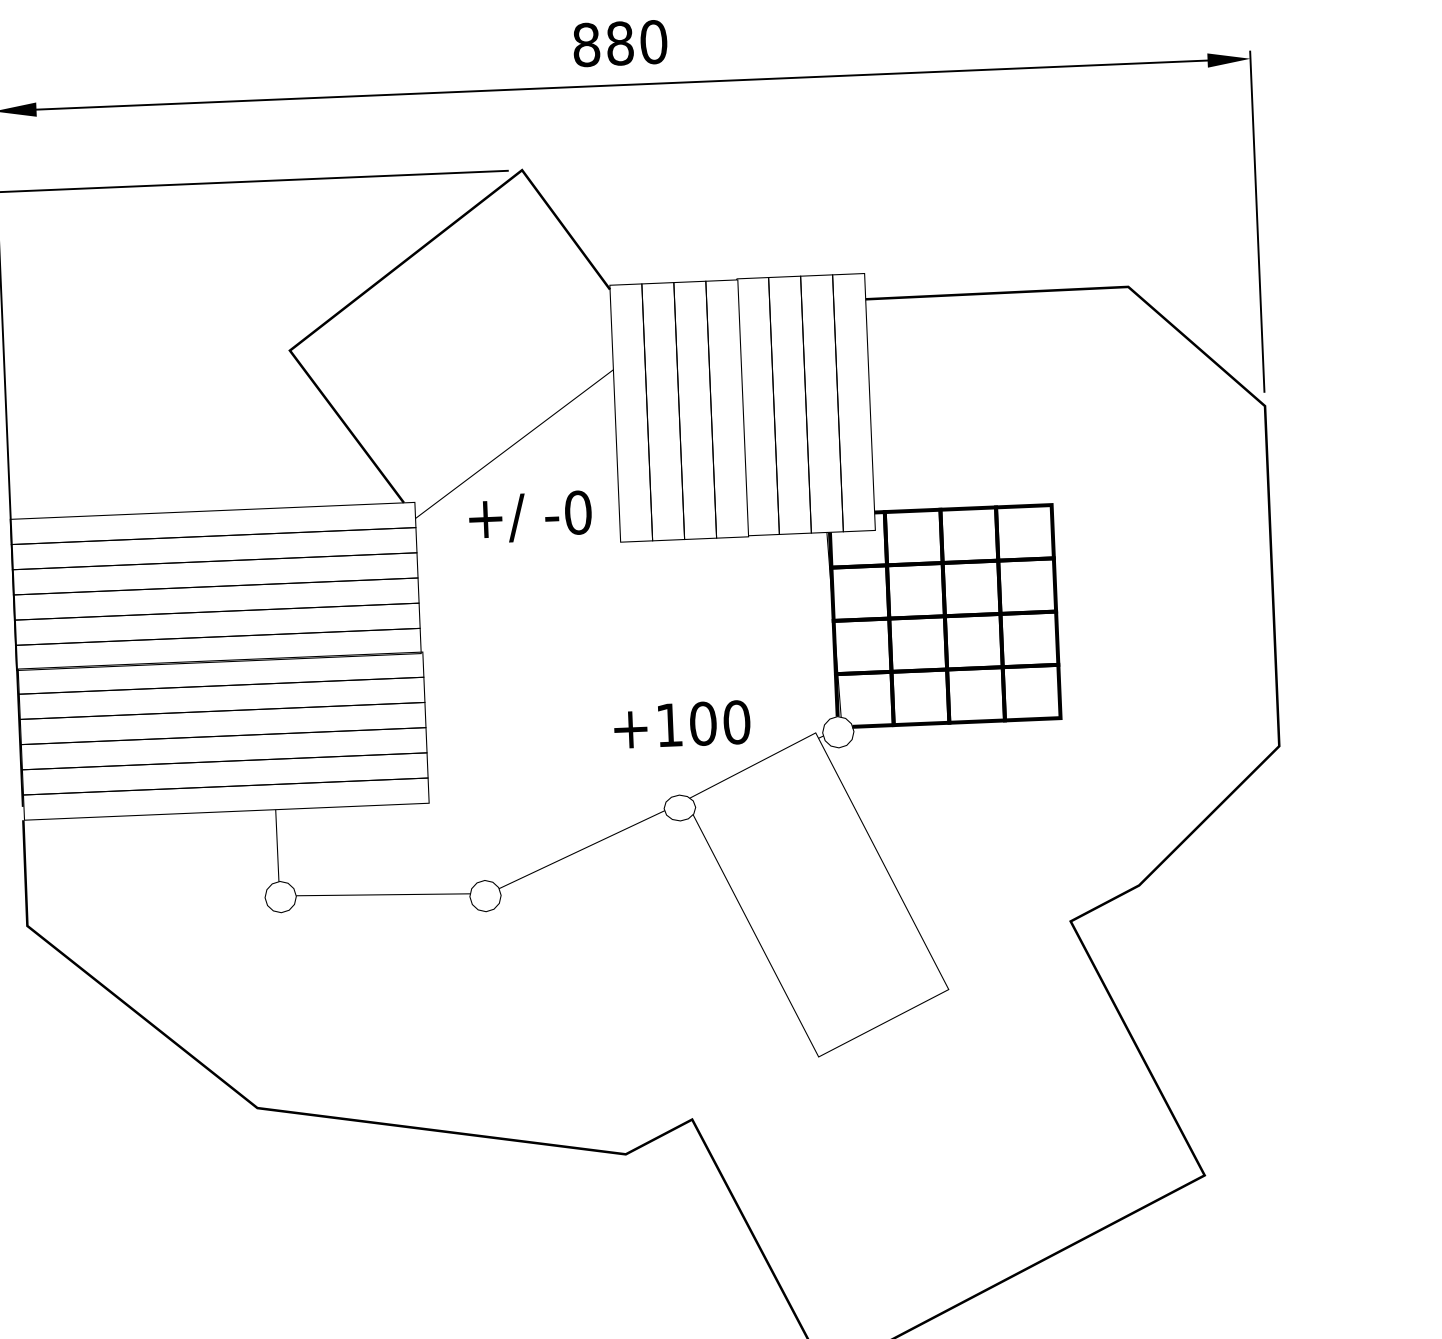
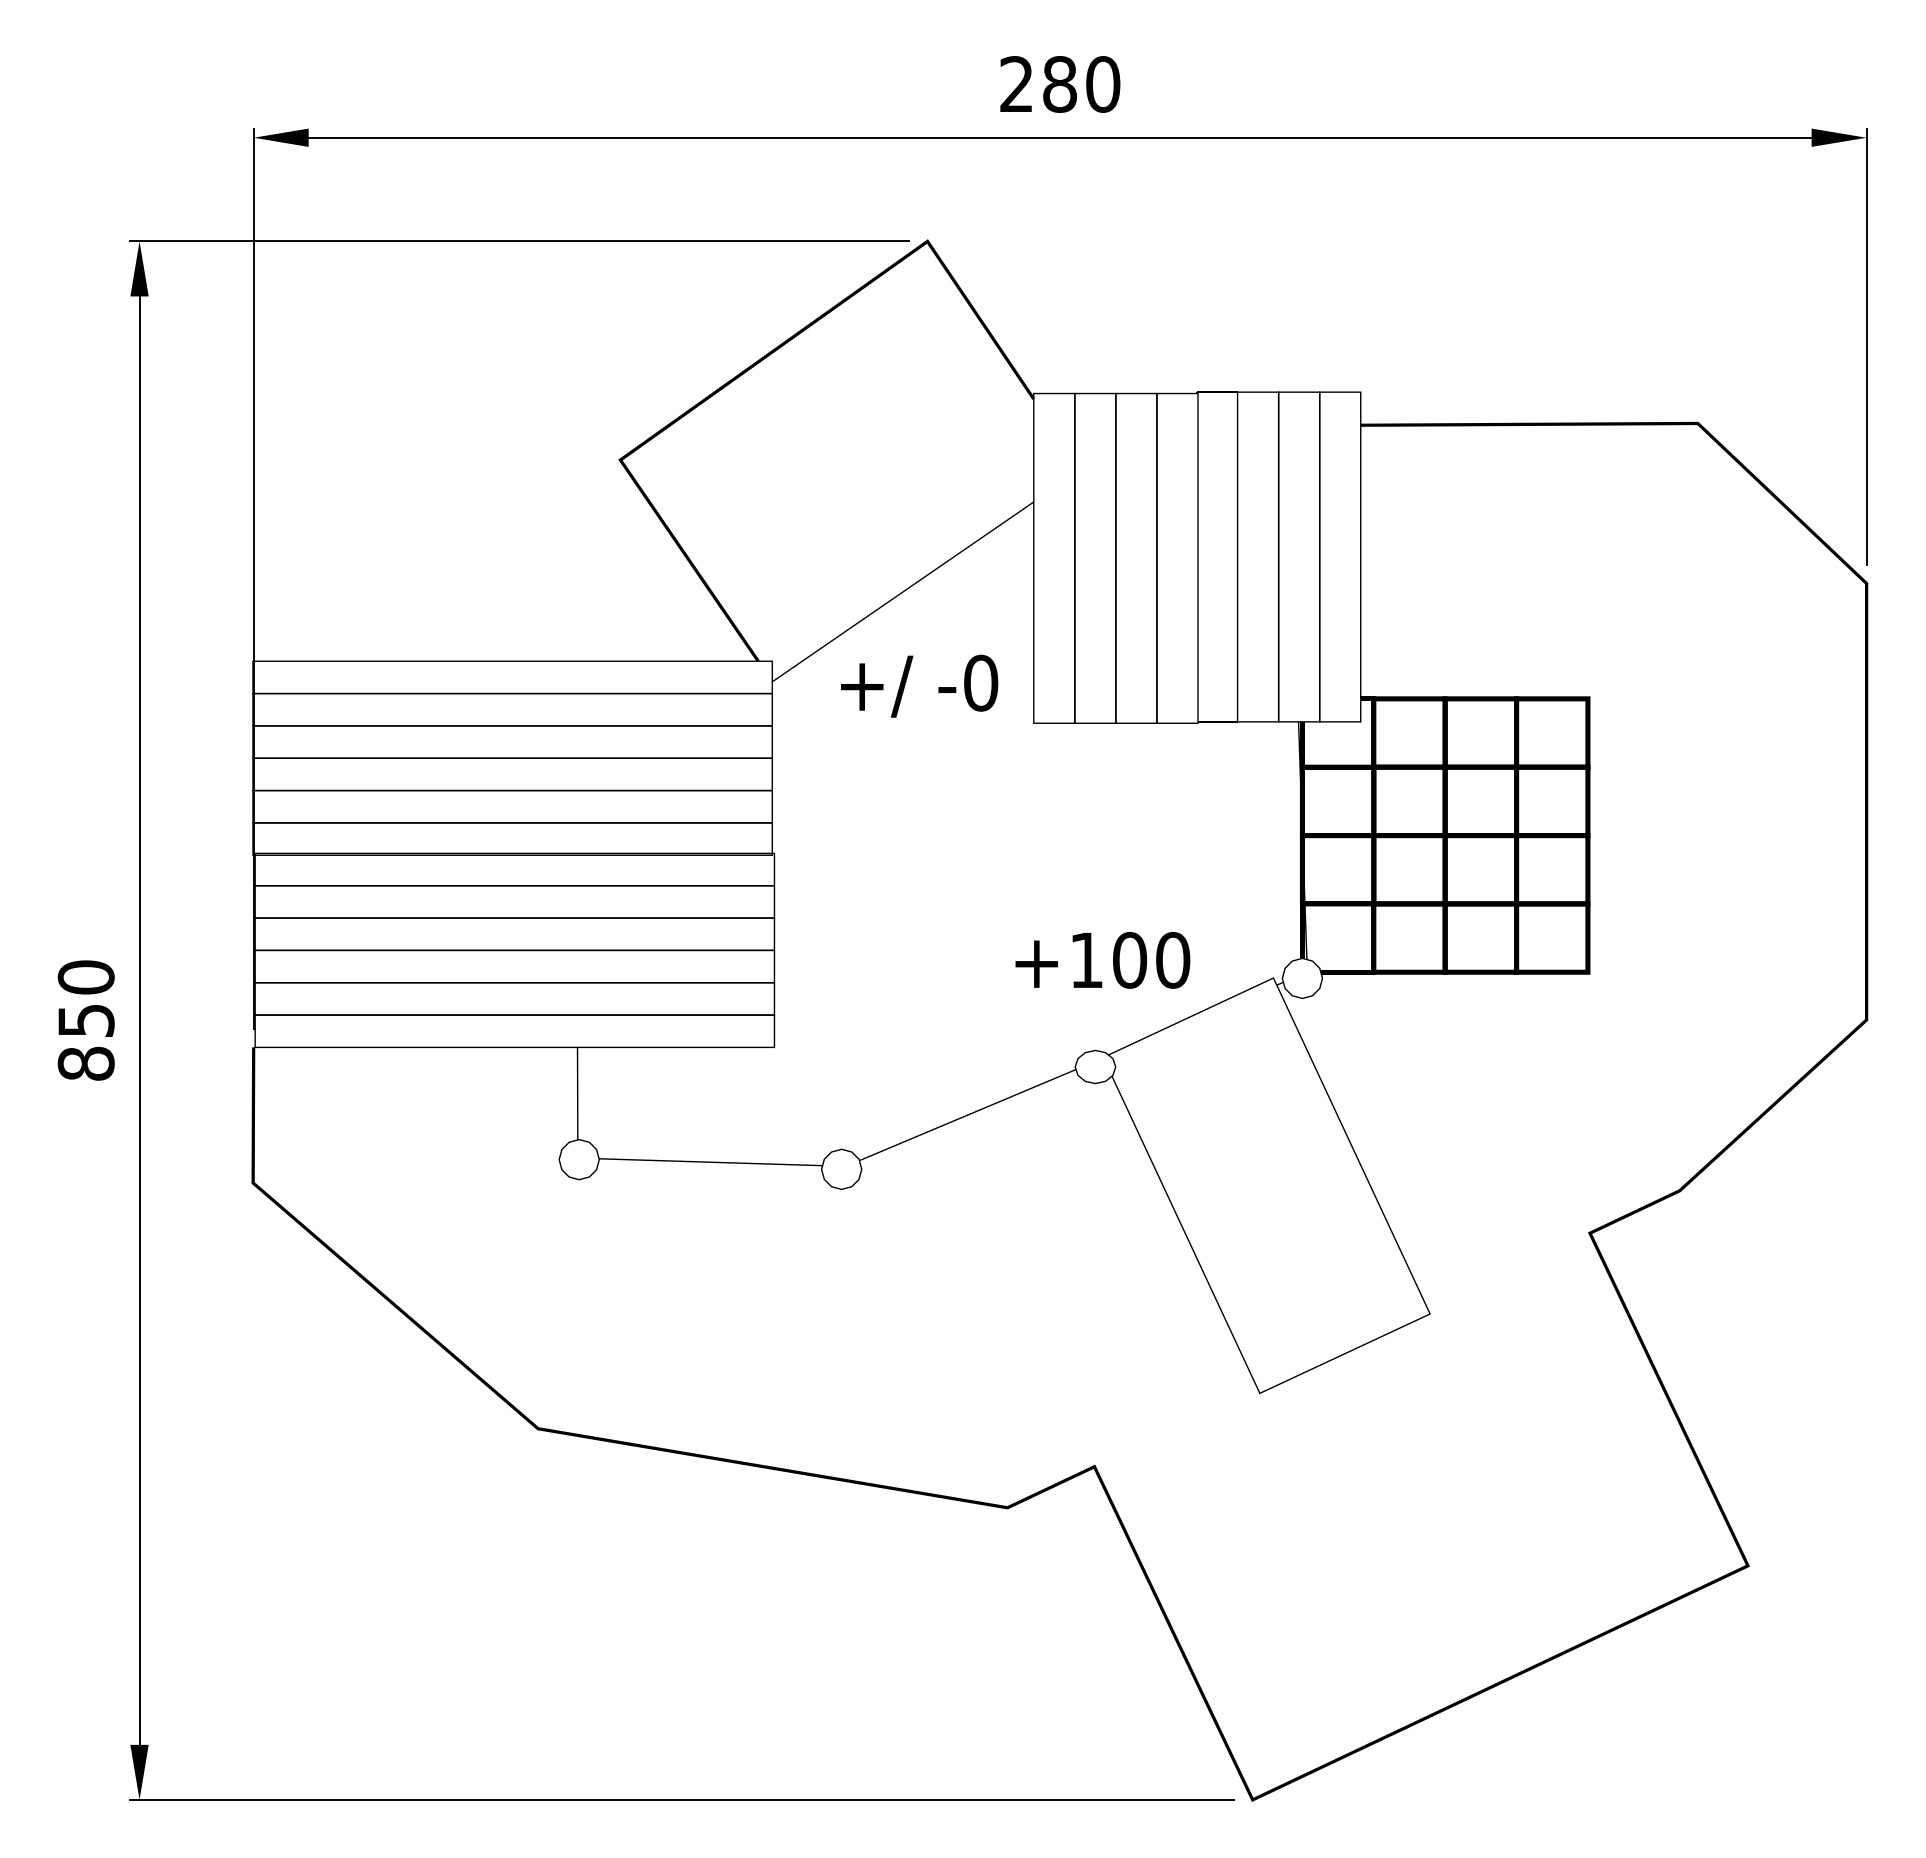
text: (586, 45) -> (1016, 84), 880 -> 280

